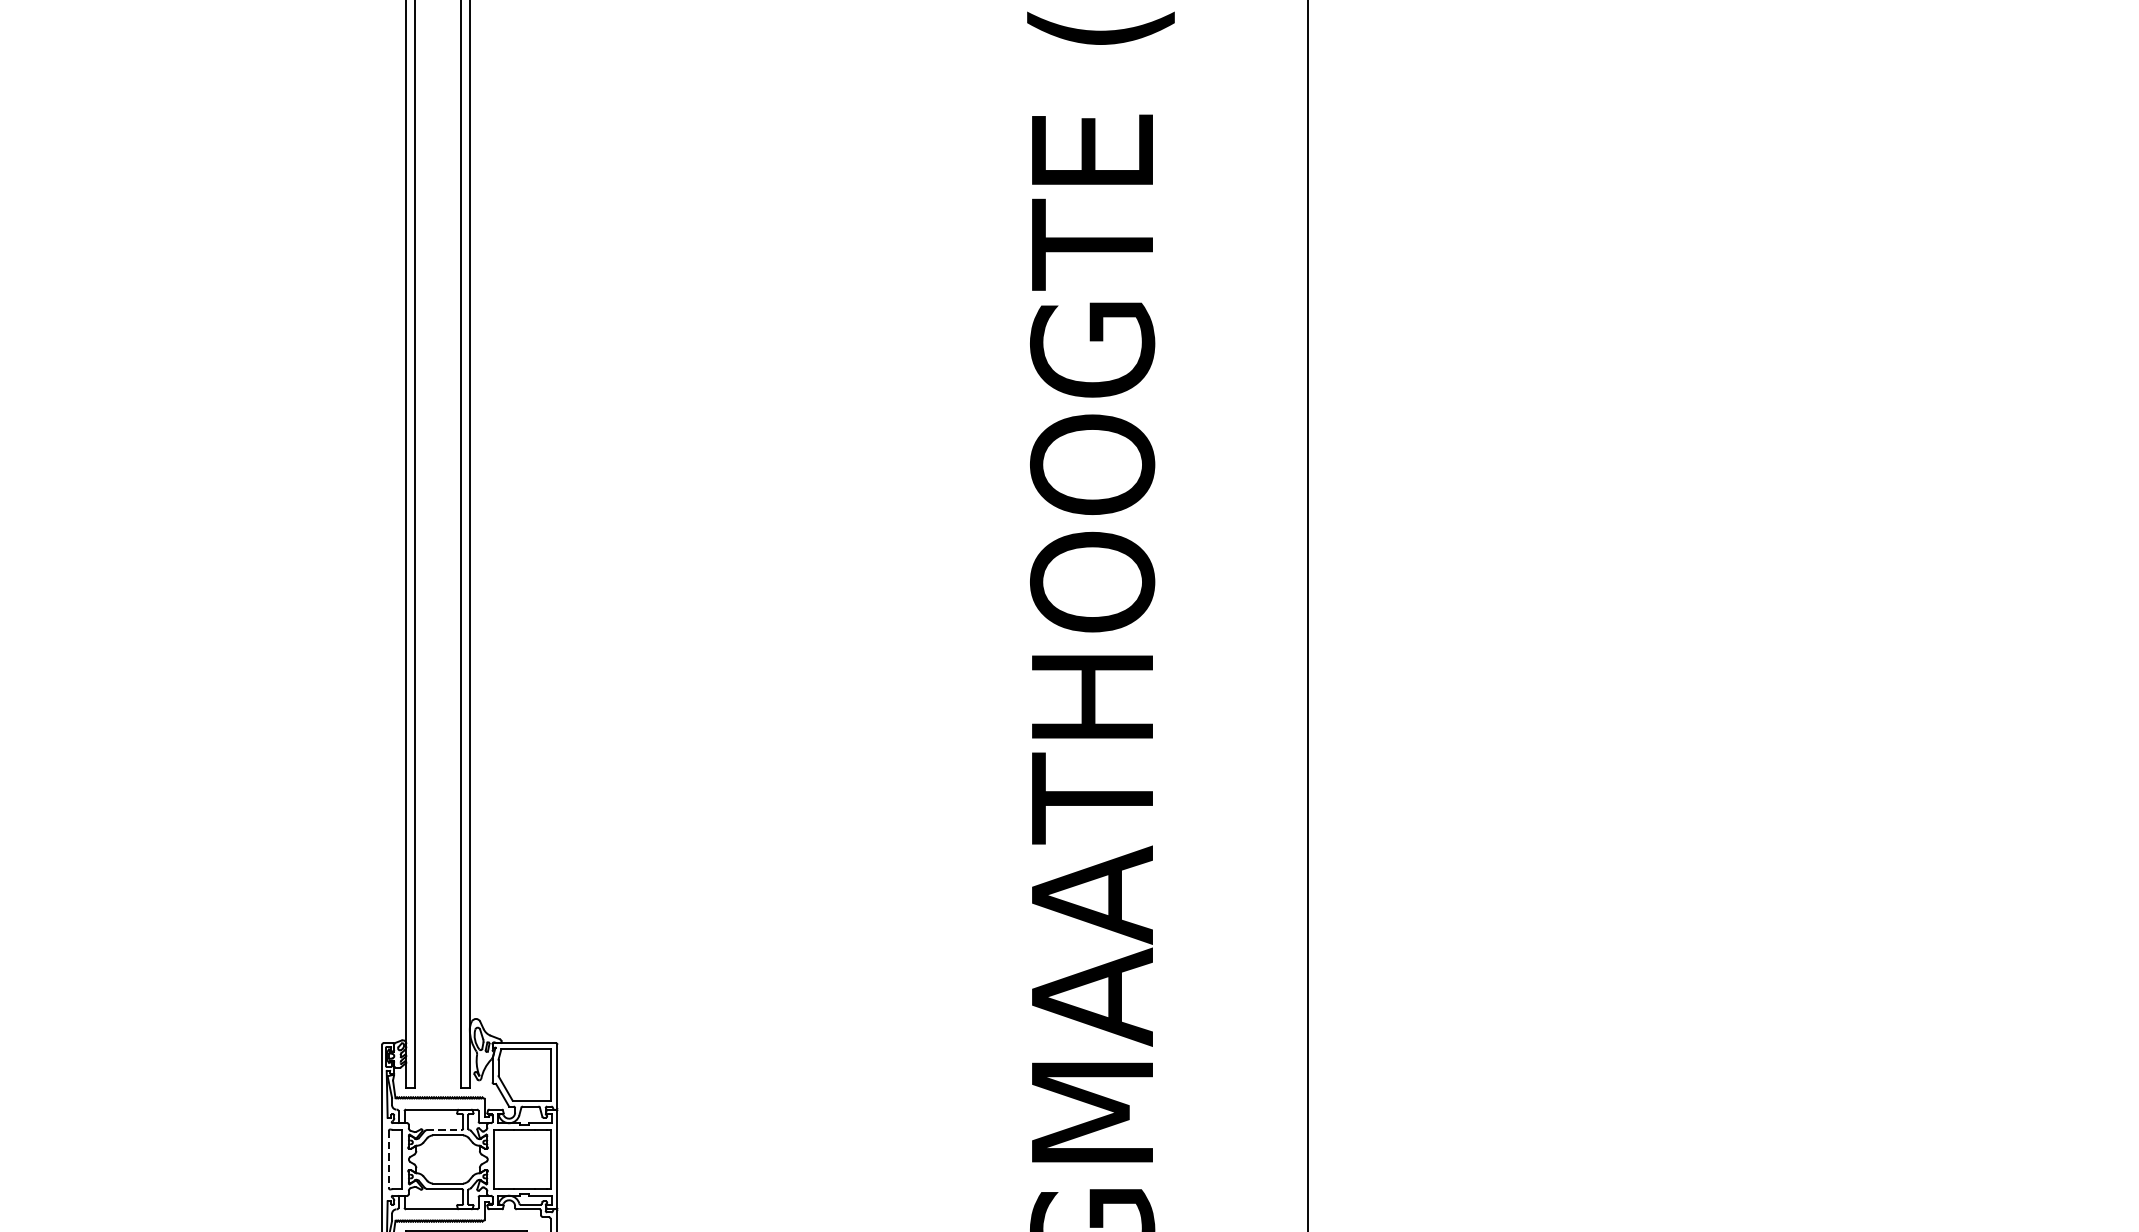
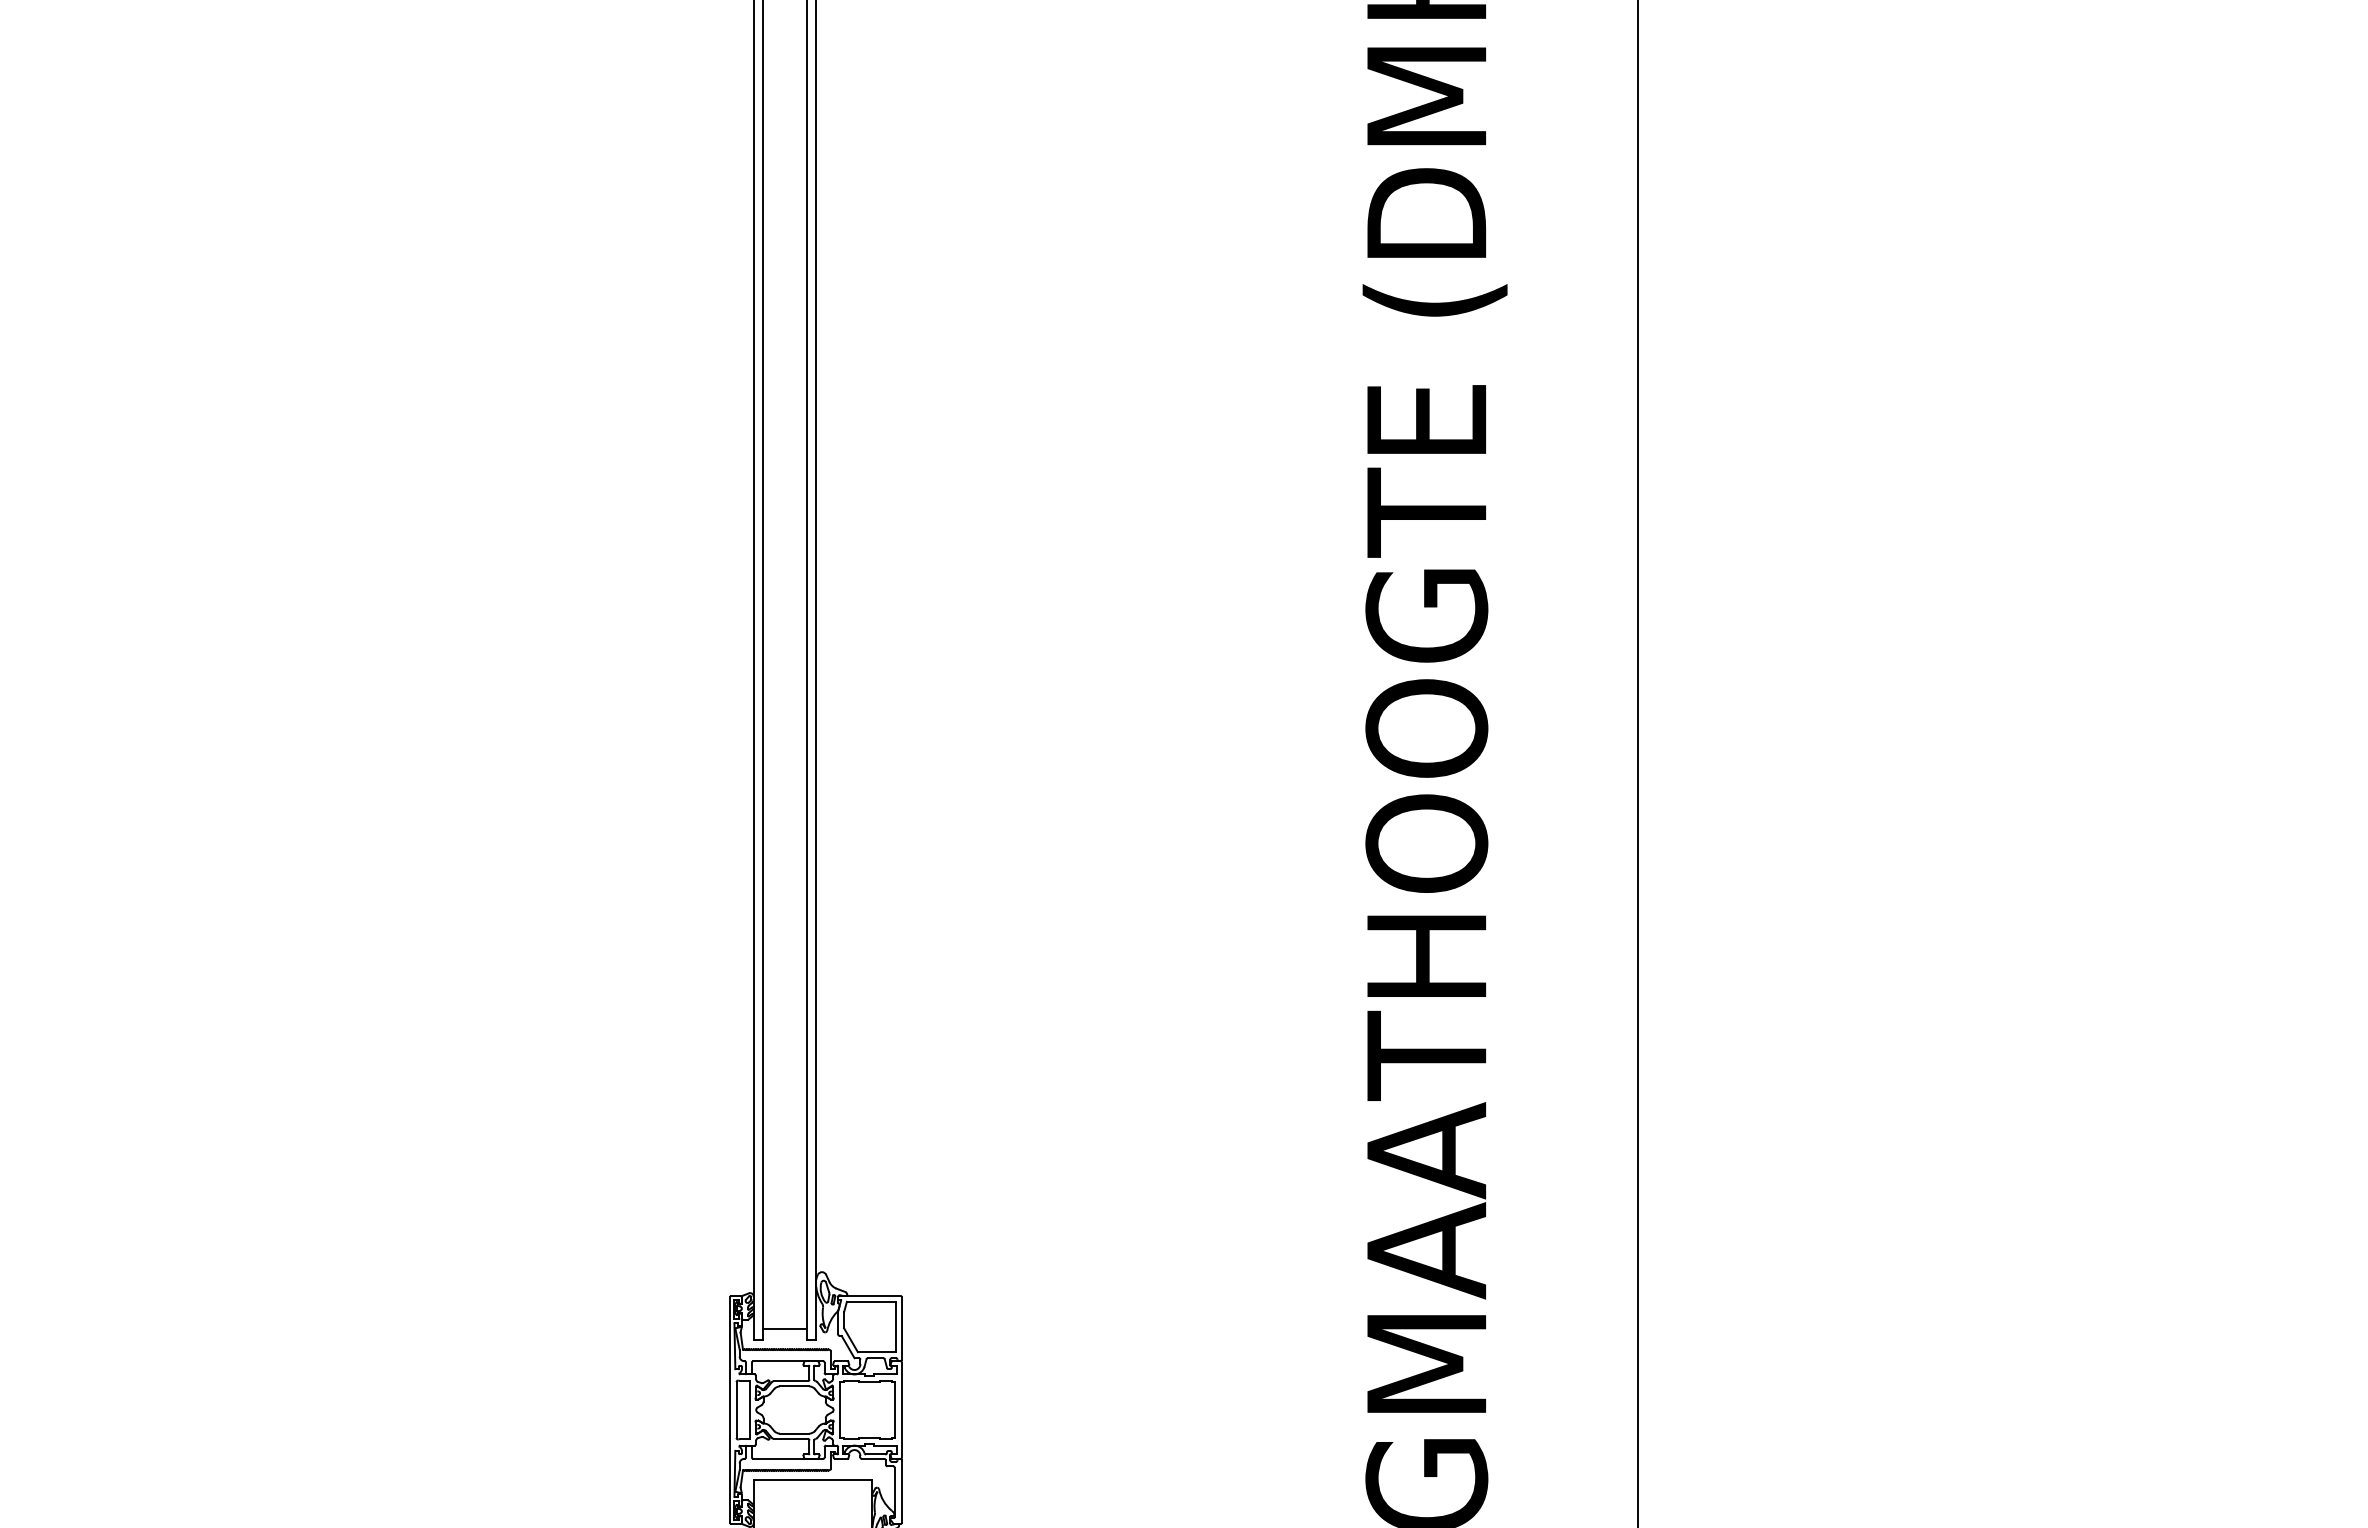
line: (437, 1076) -> (784, 1328), added
line: (444, 1130) -> (791, 1381), dashed -> solid
line: (388, 1159) -> (736, 1410), dashed -> solid

